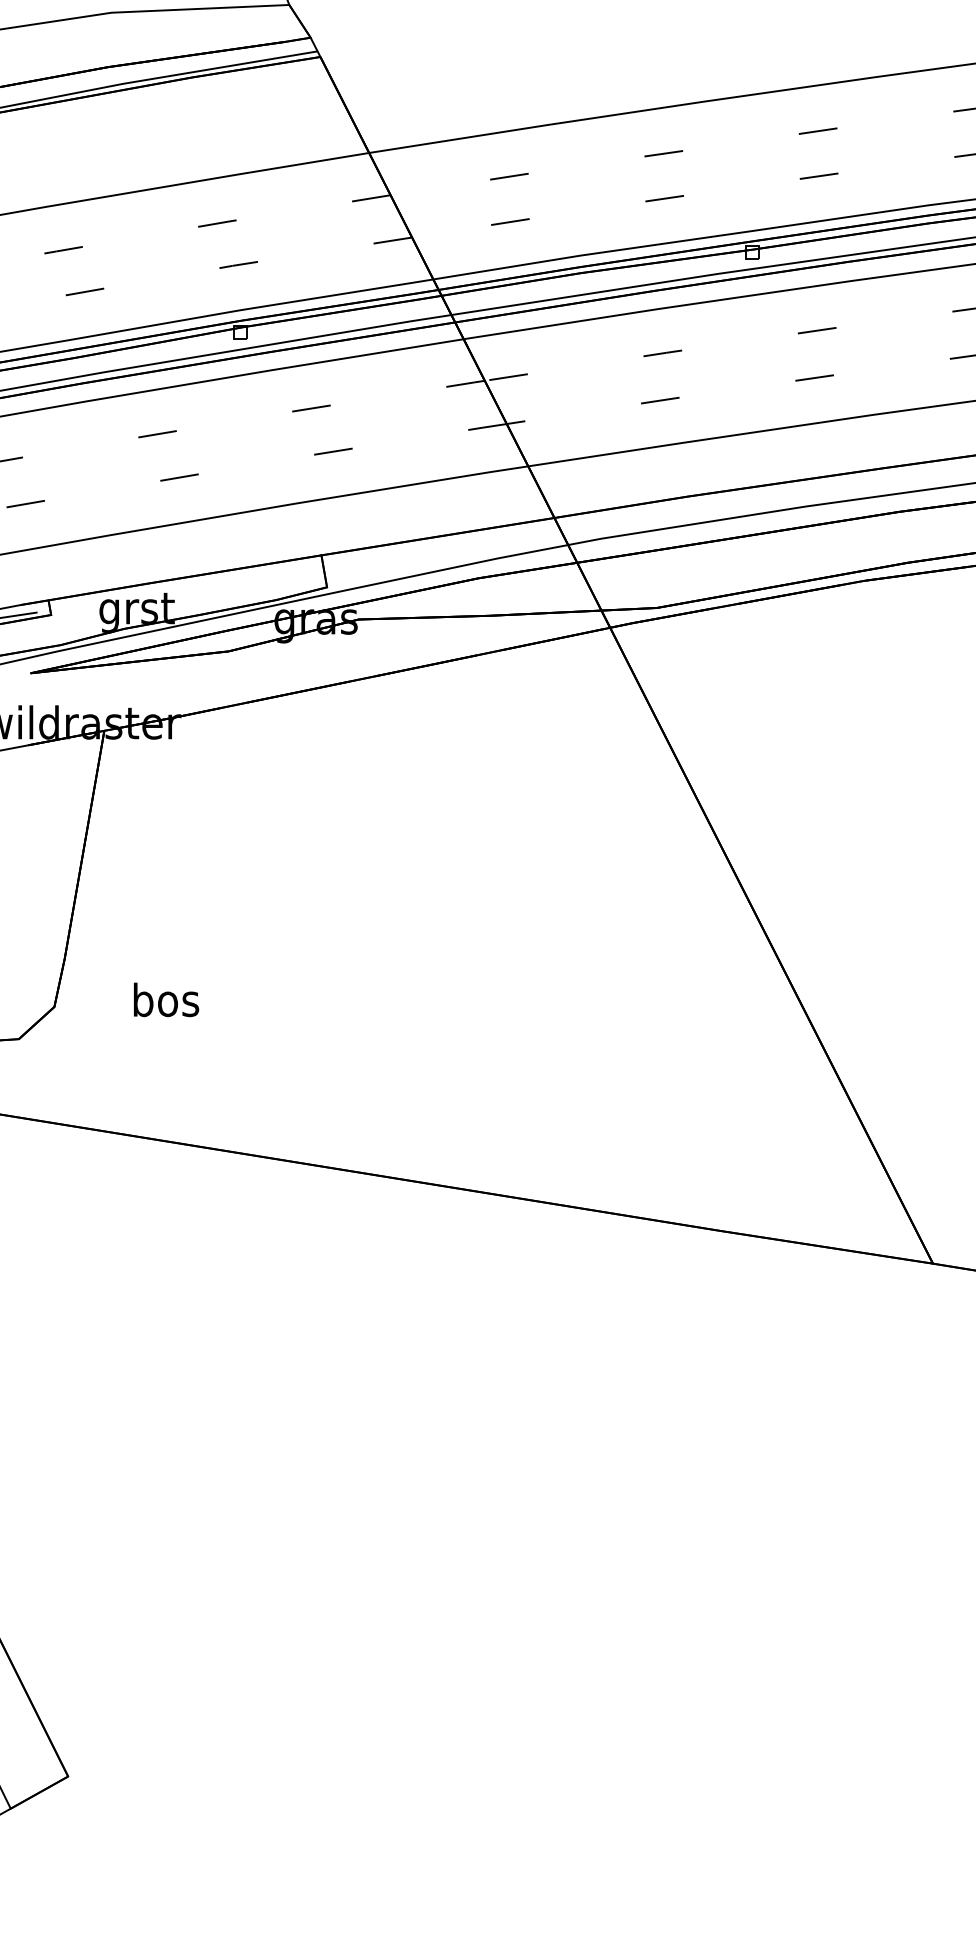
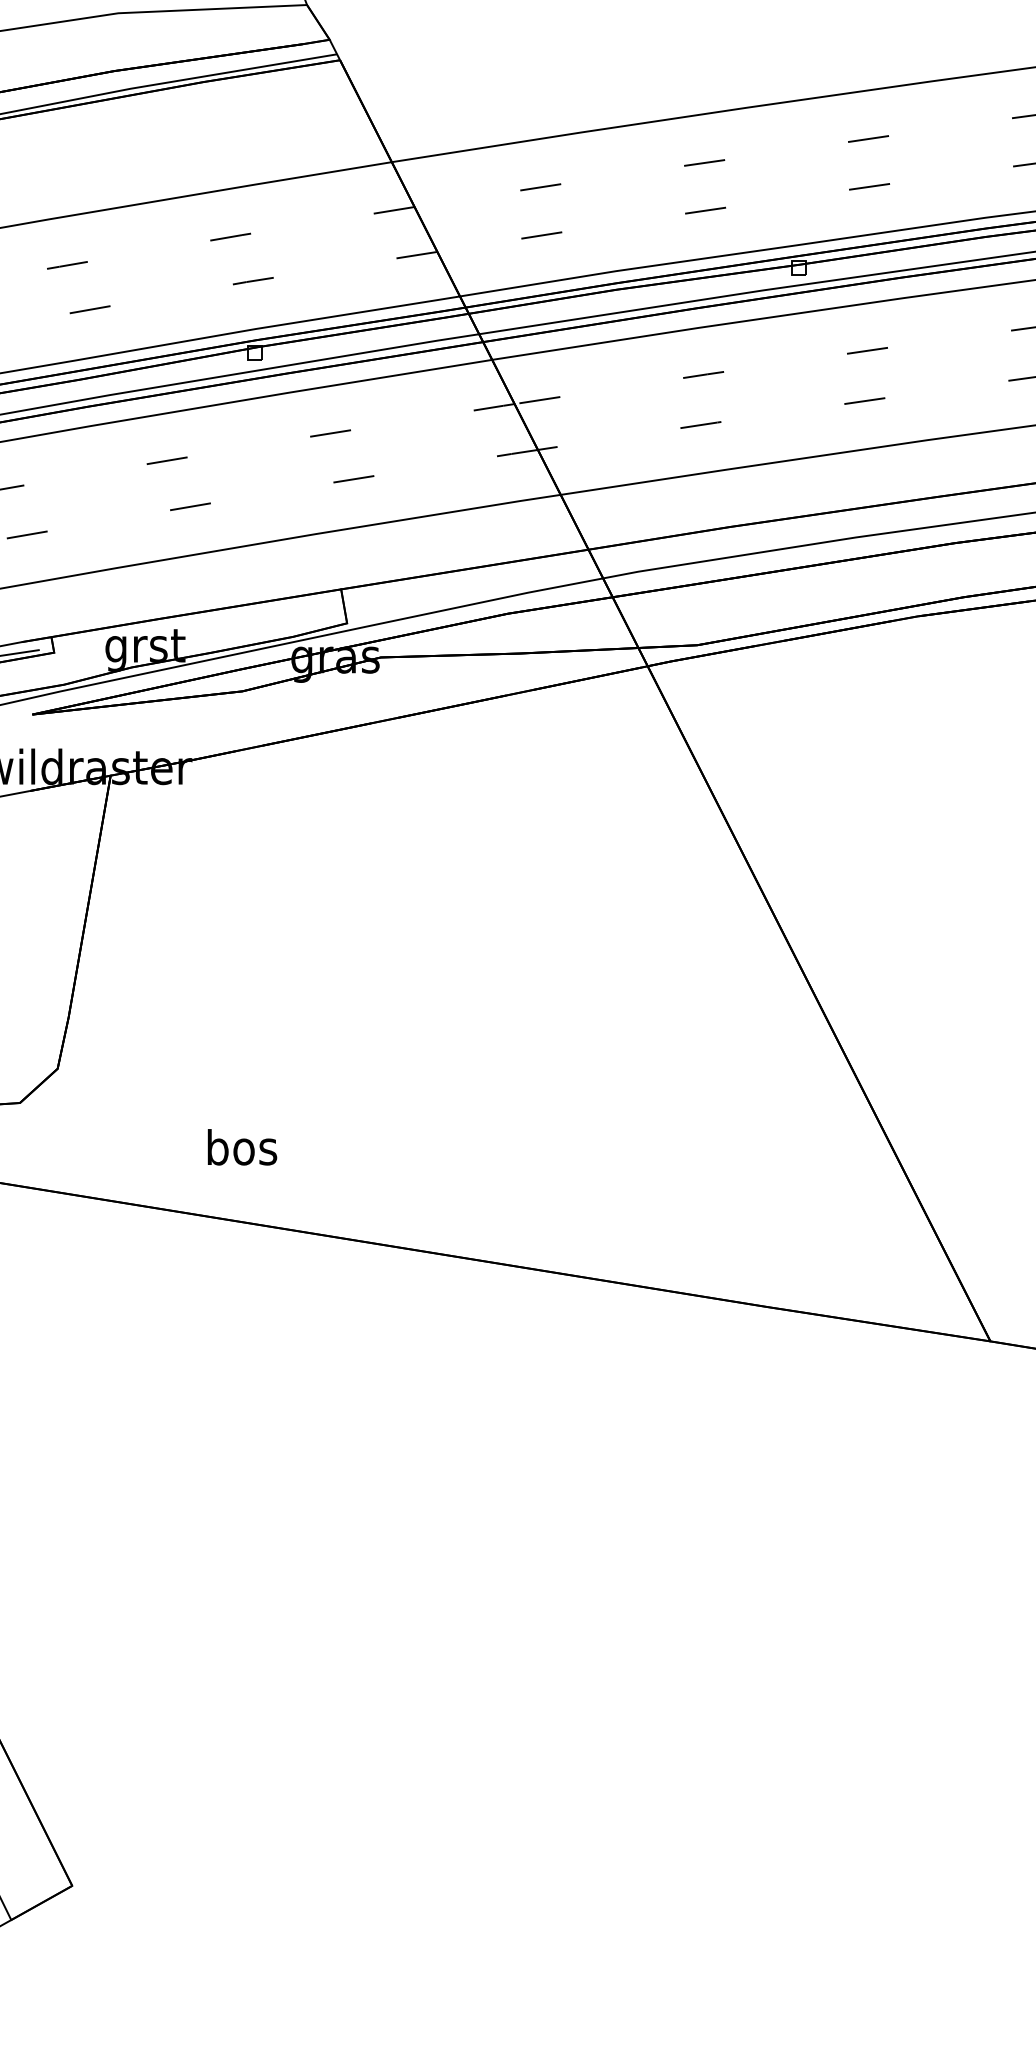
text: (166, 999) -> (242, 1146), moved

